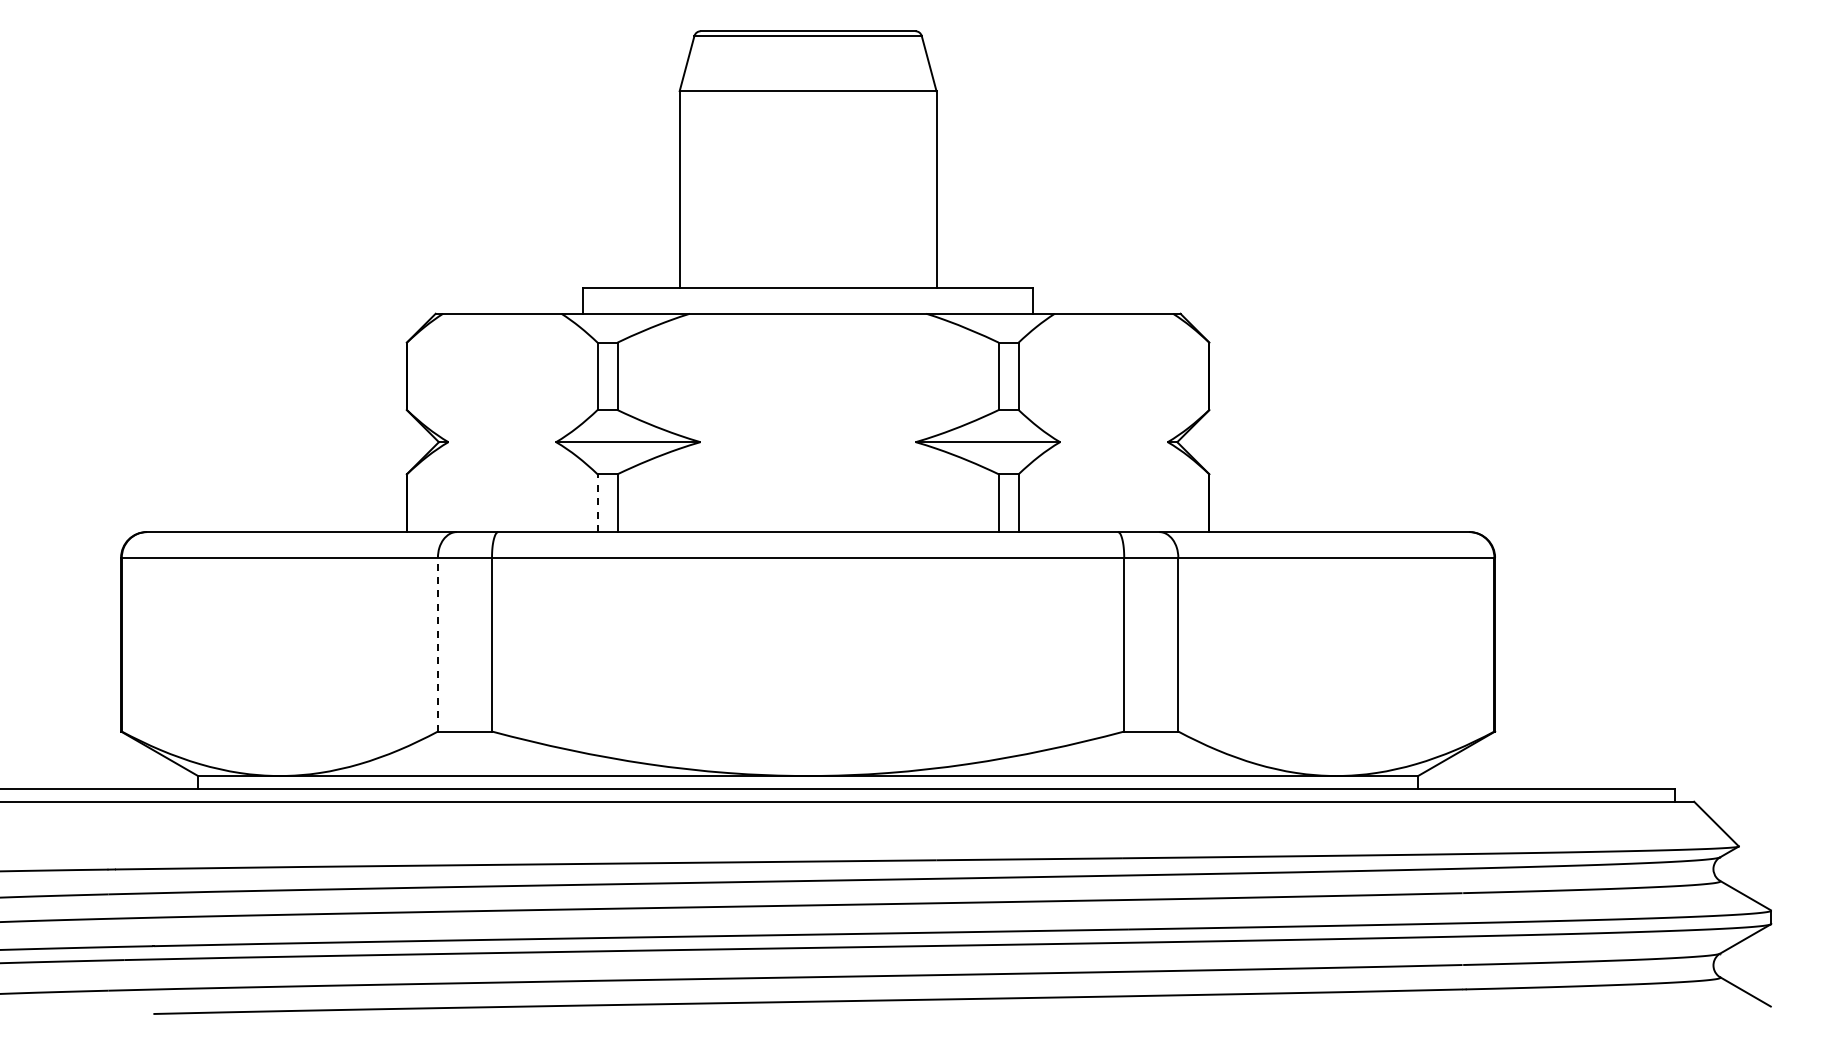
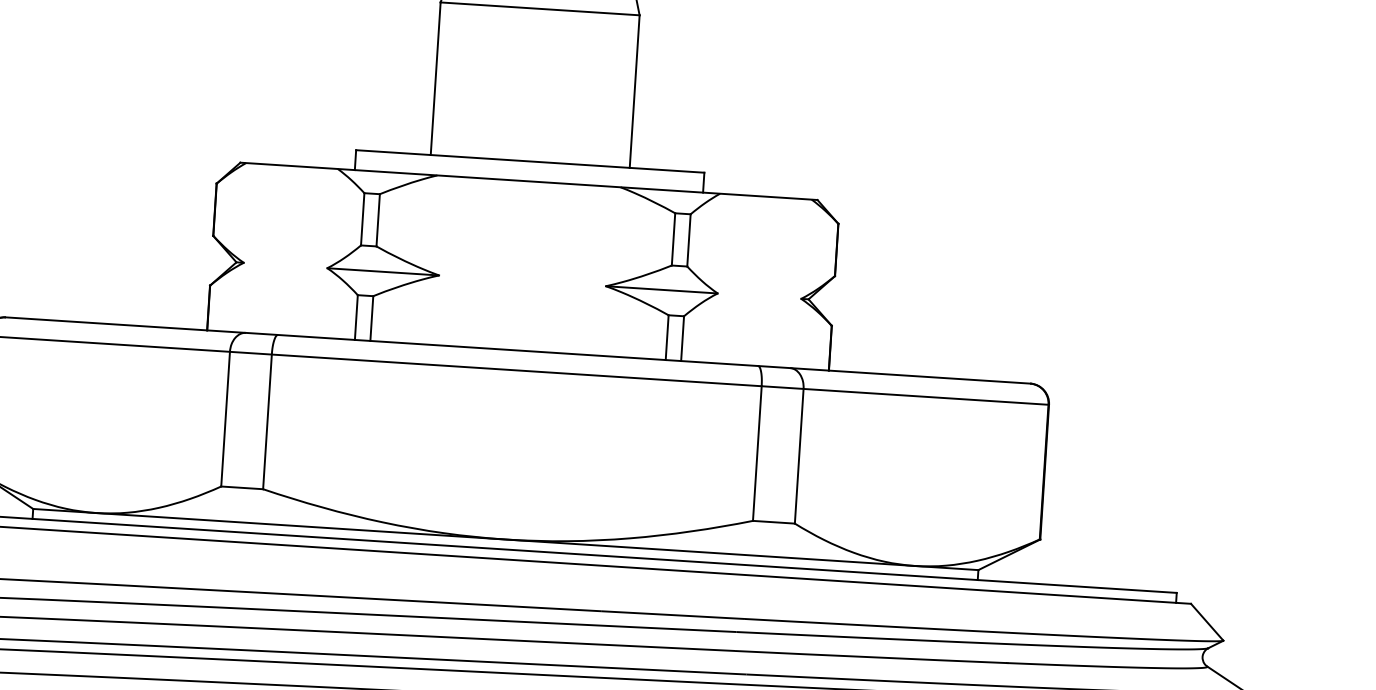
line: (597, 503) -> (356, 317), dashed -> solid
line: (437, 644) -> (225, 419), dashed -> solid

